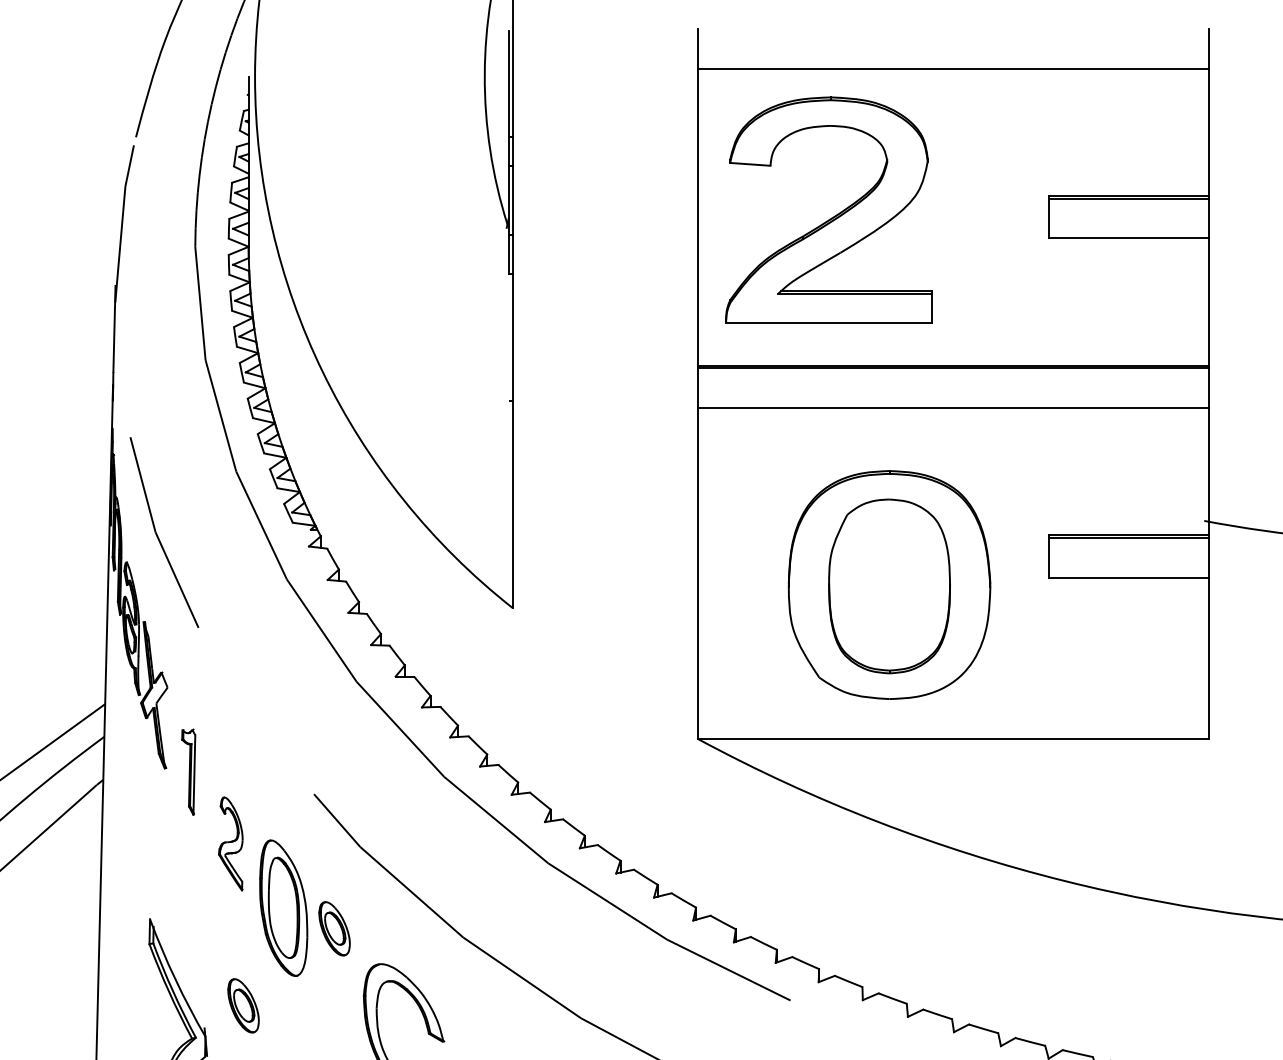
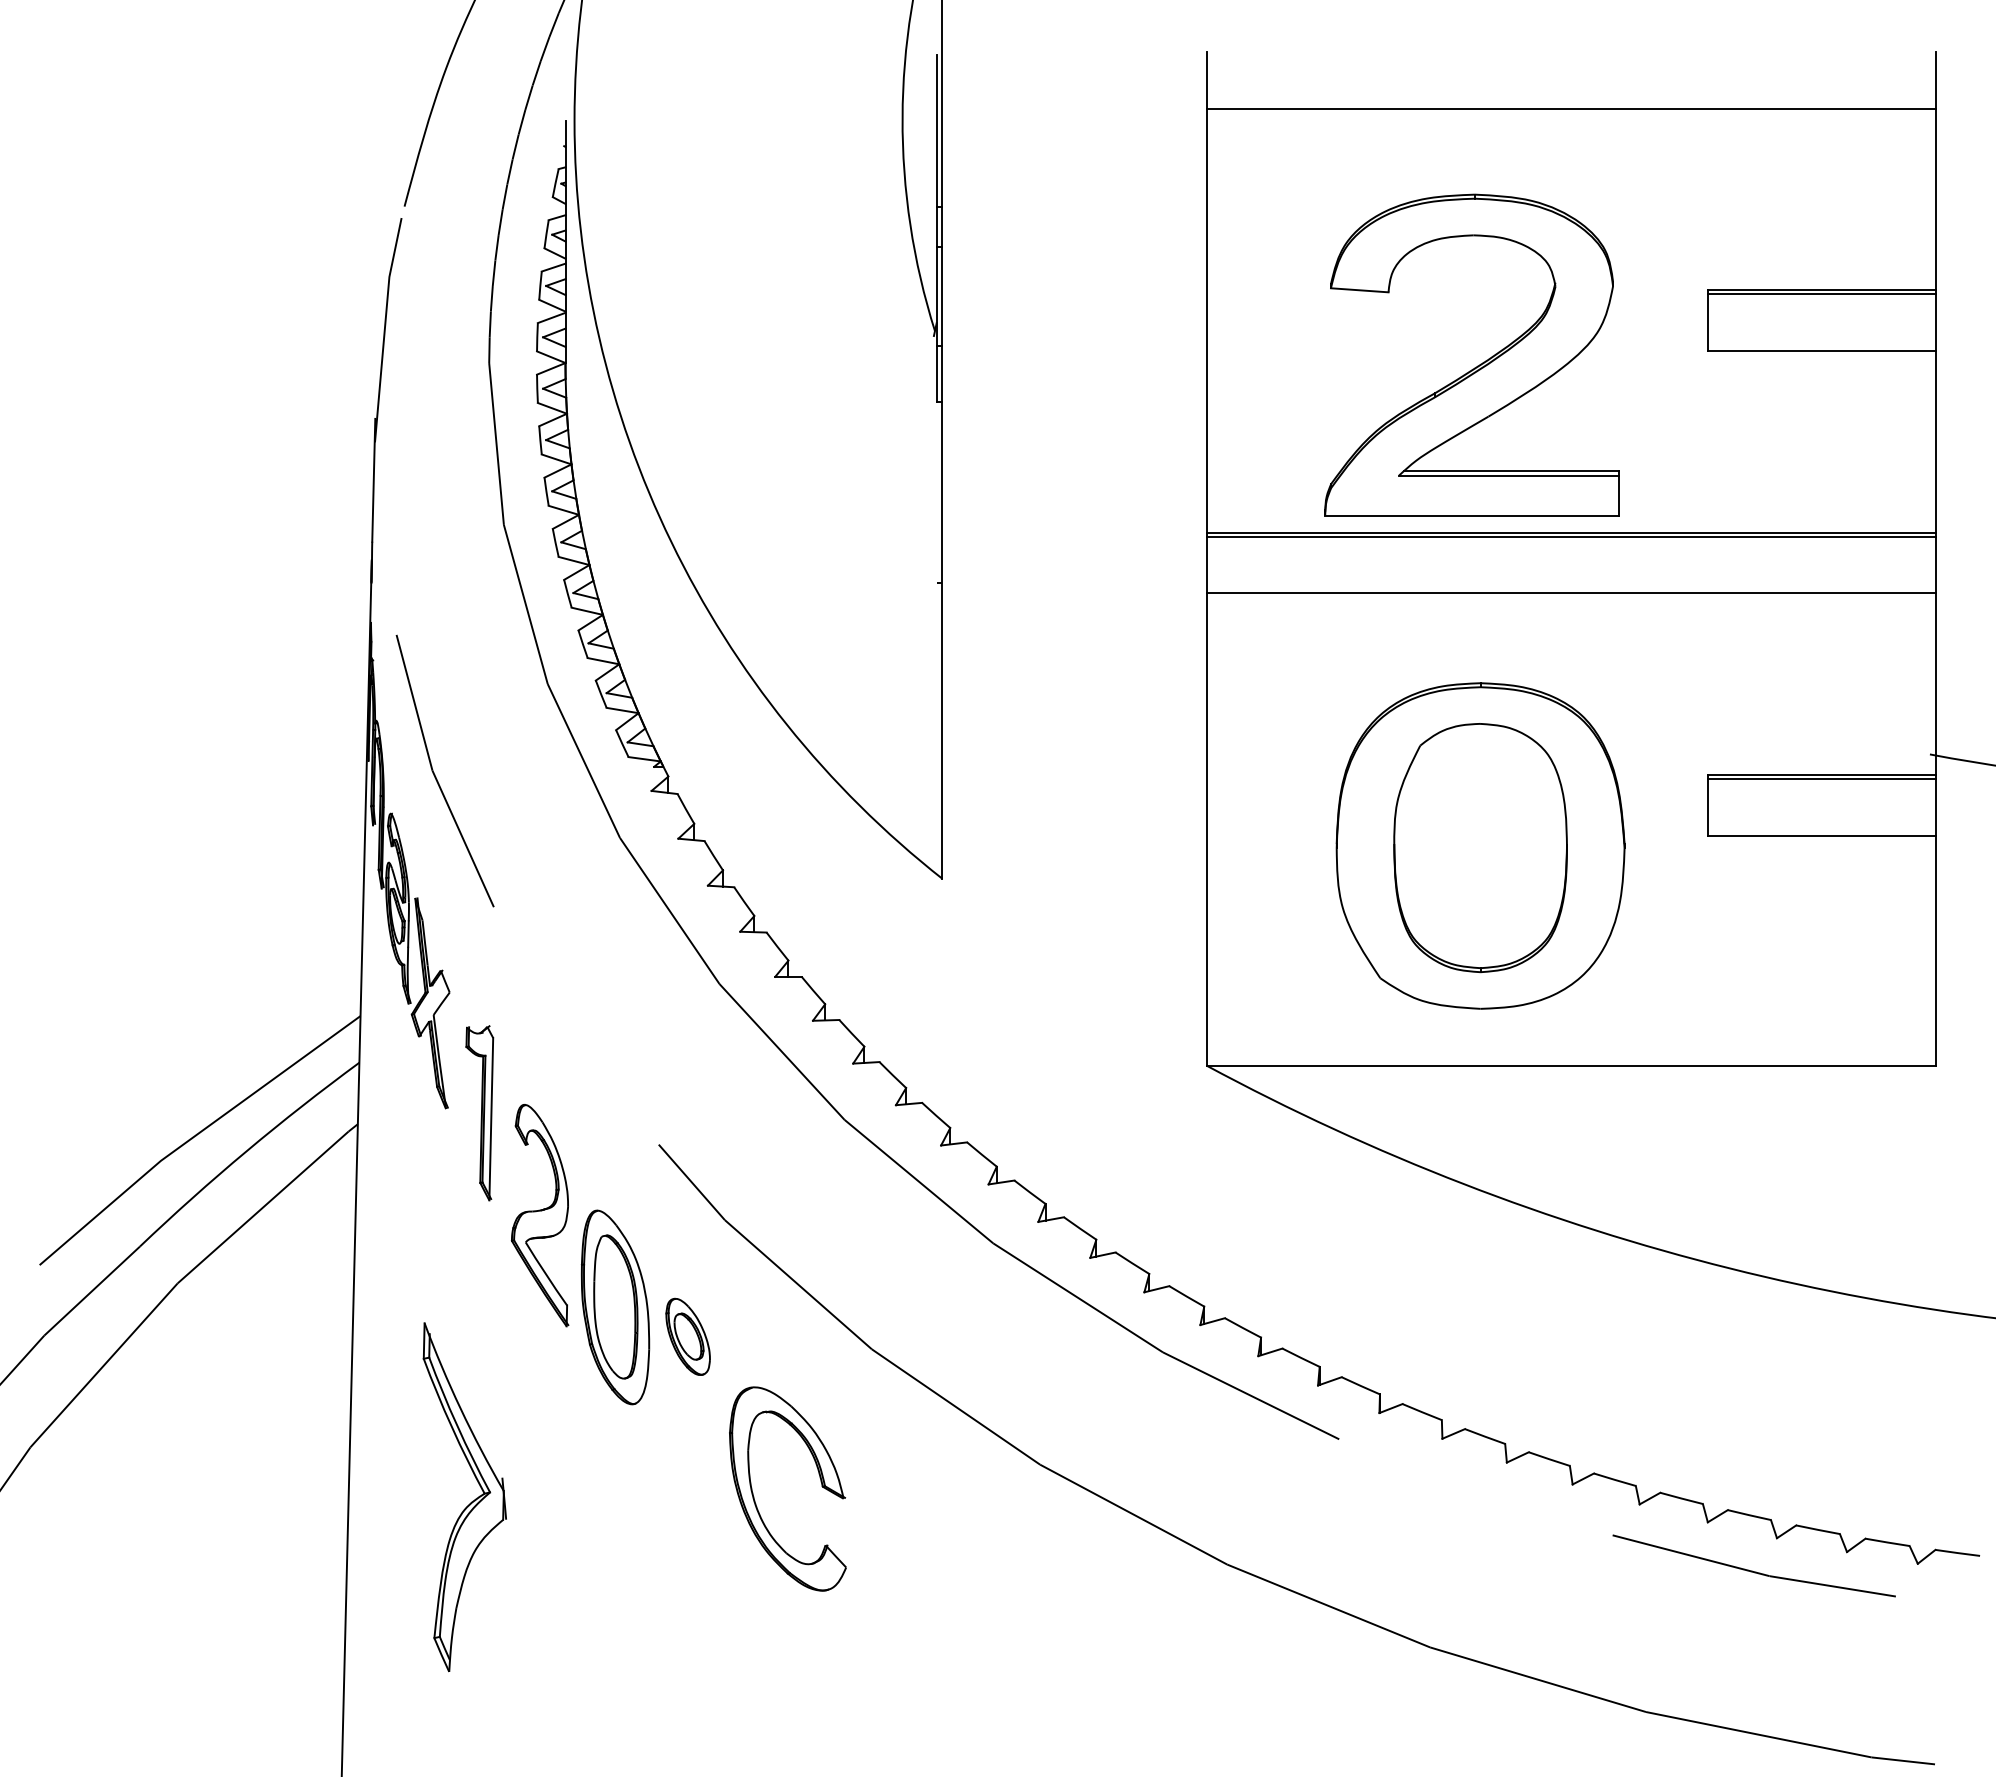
part: (832, 217) -> (1477, 365), moved
part: (188, 772) -> (479, 1113), size x1.43
part: (230, 843) -> (539, 1215), size x1.67
part: (243, 1005) -> (557, 1446), removed

